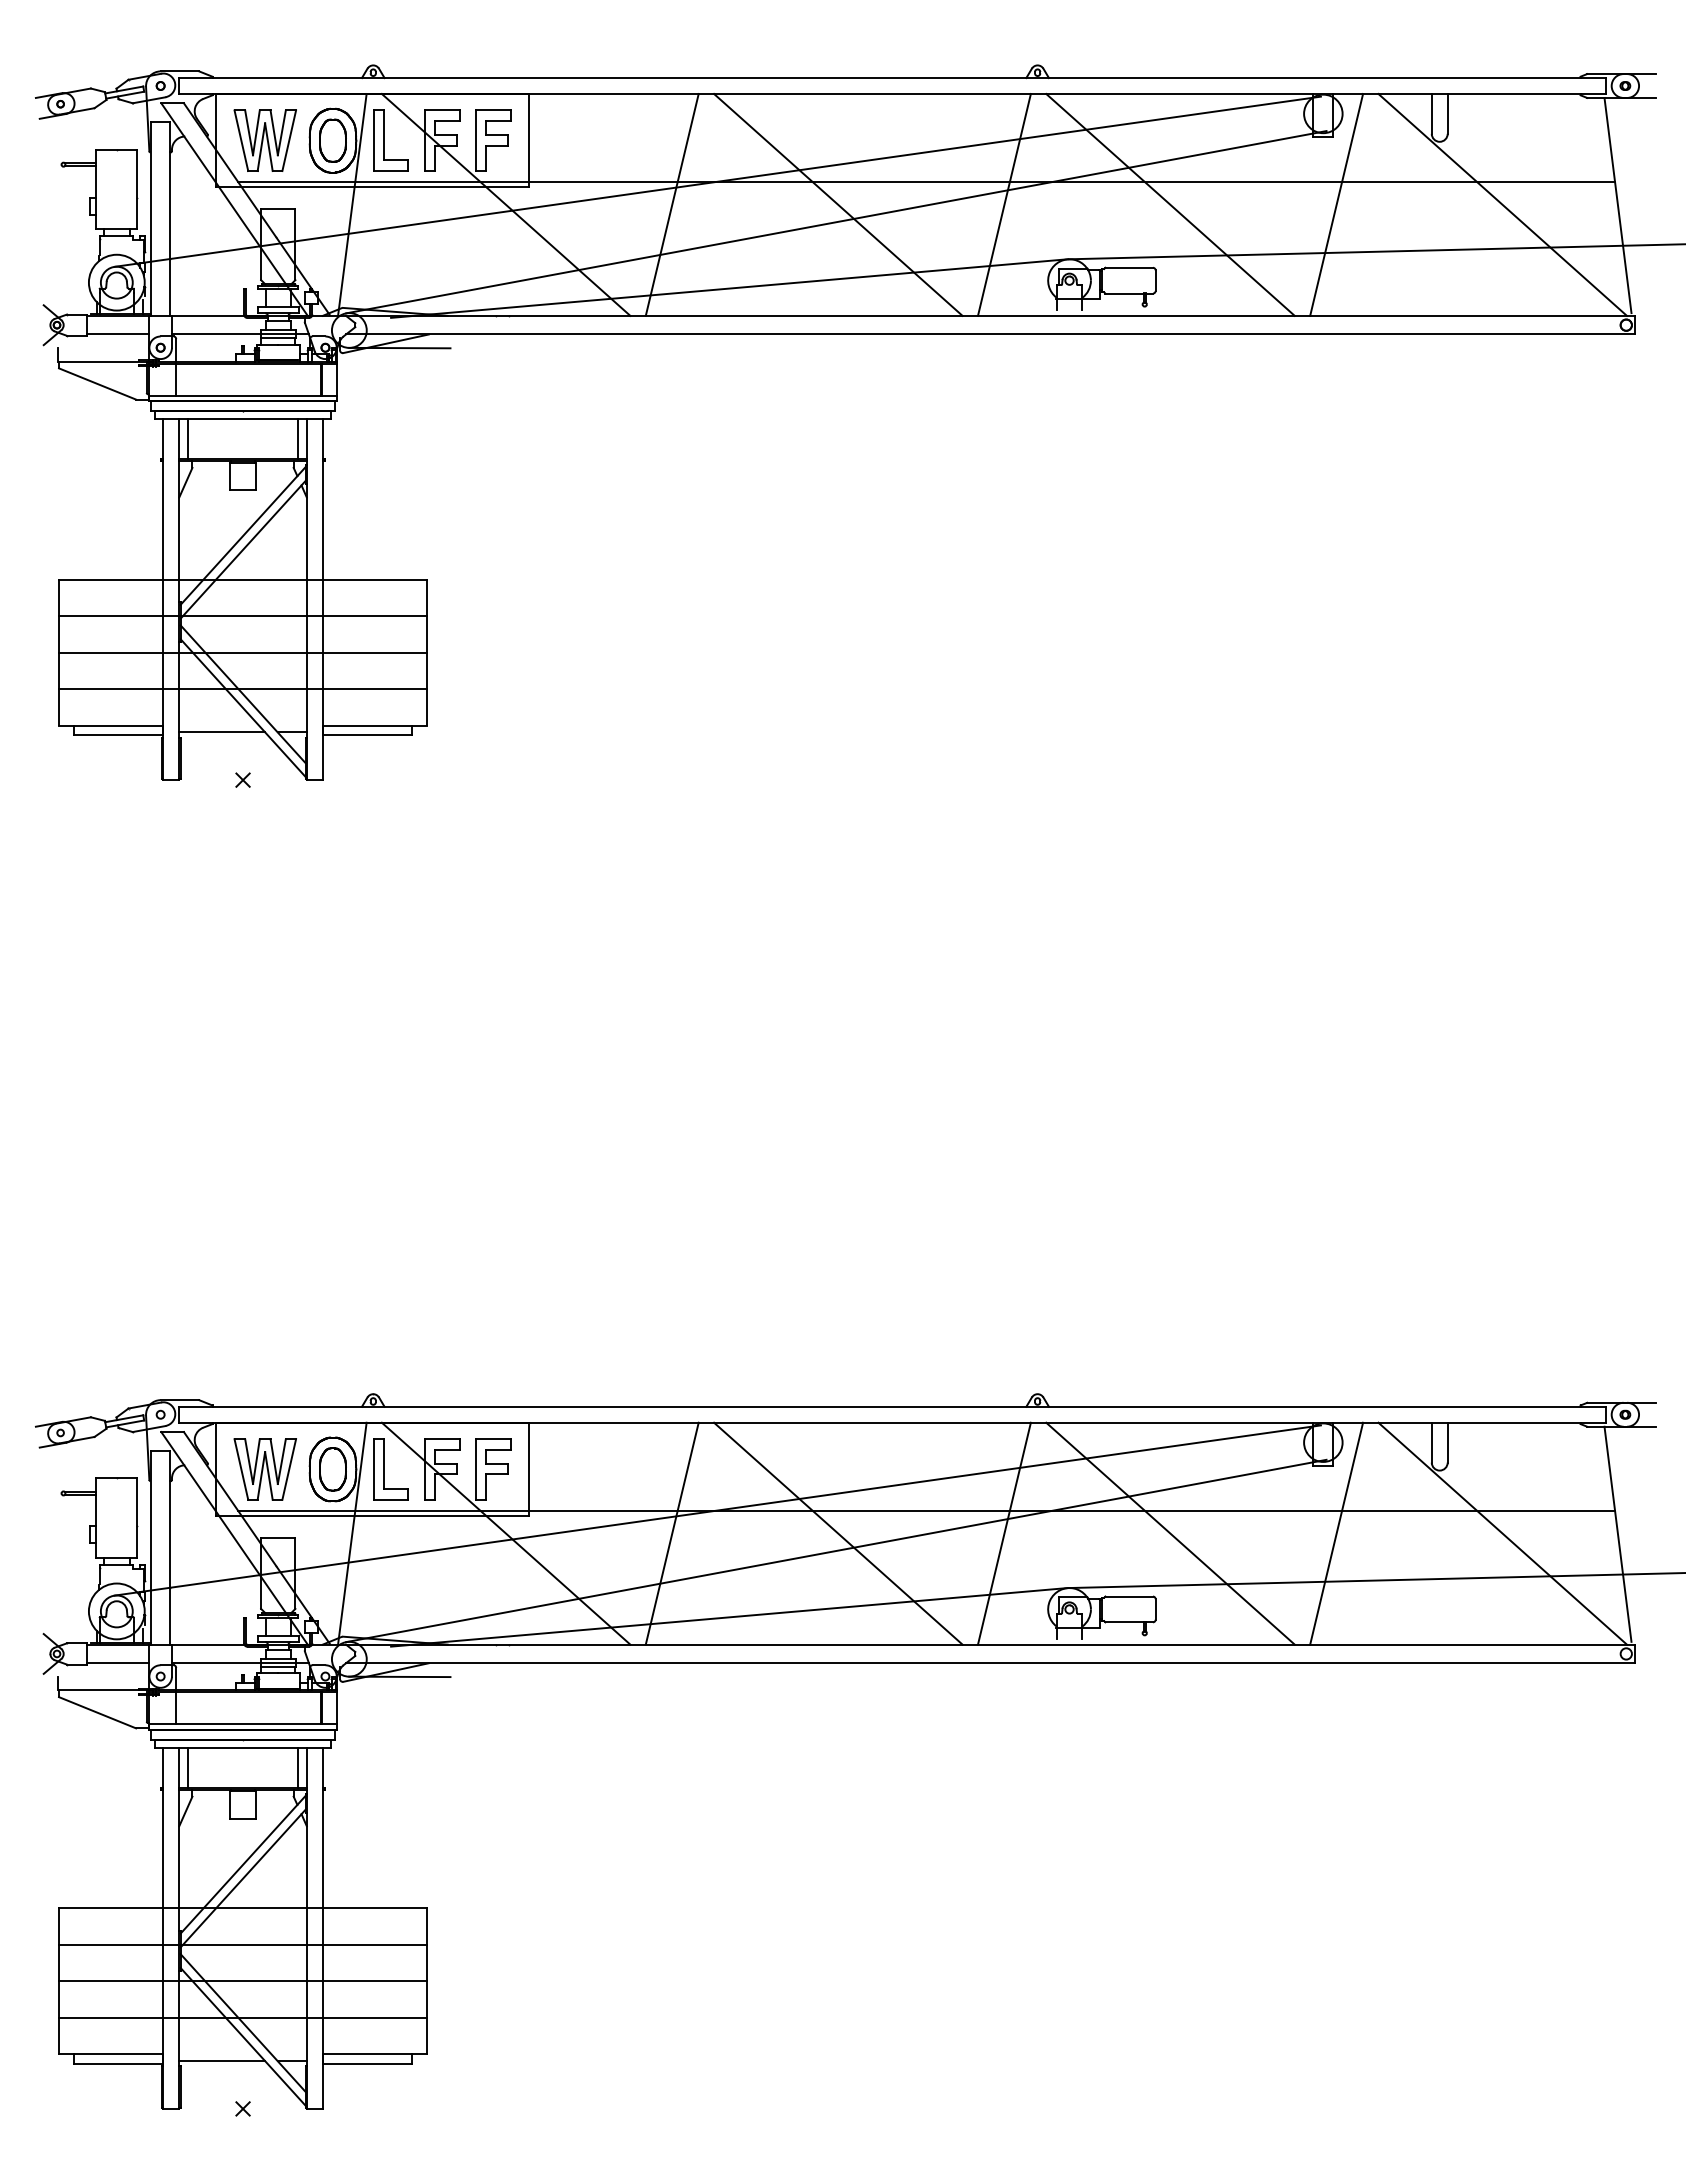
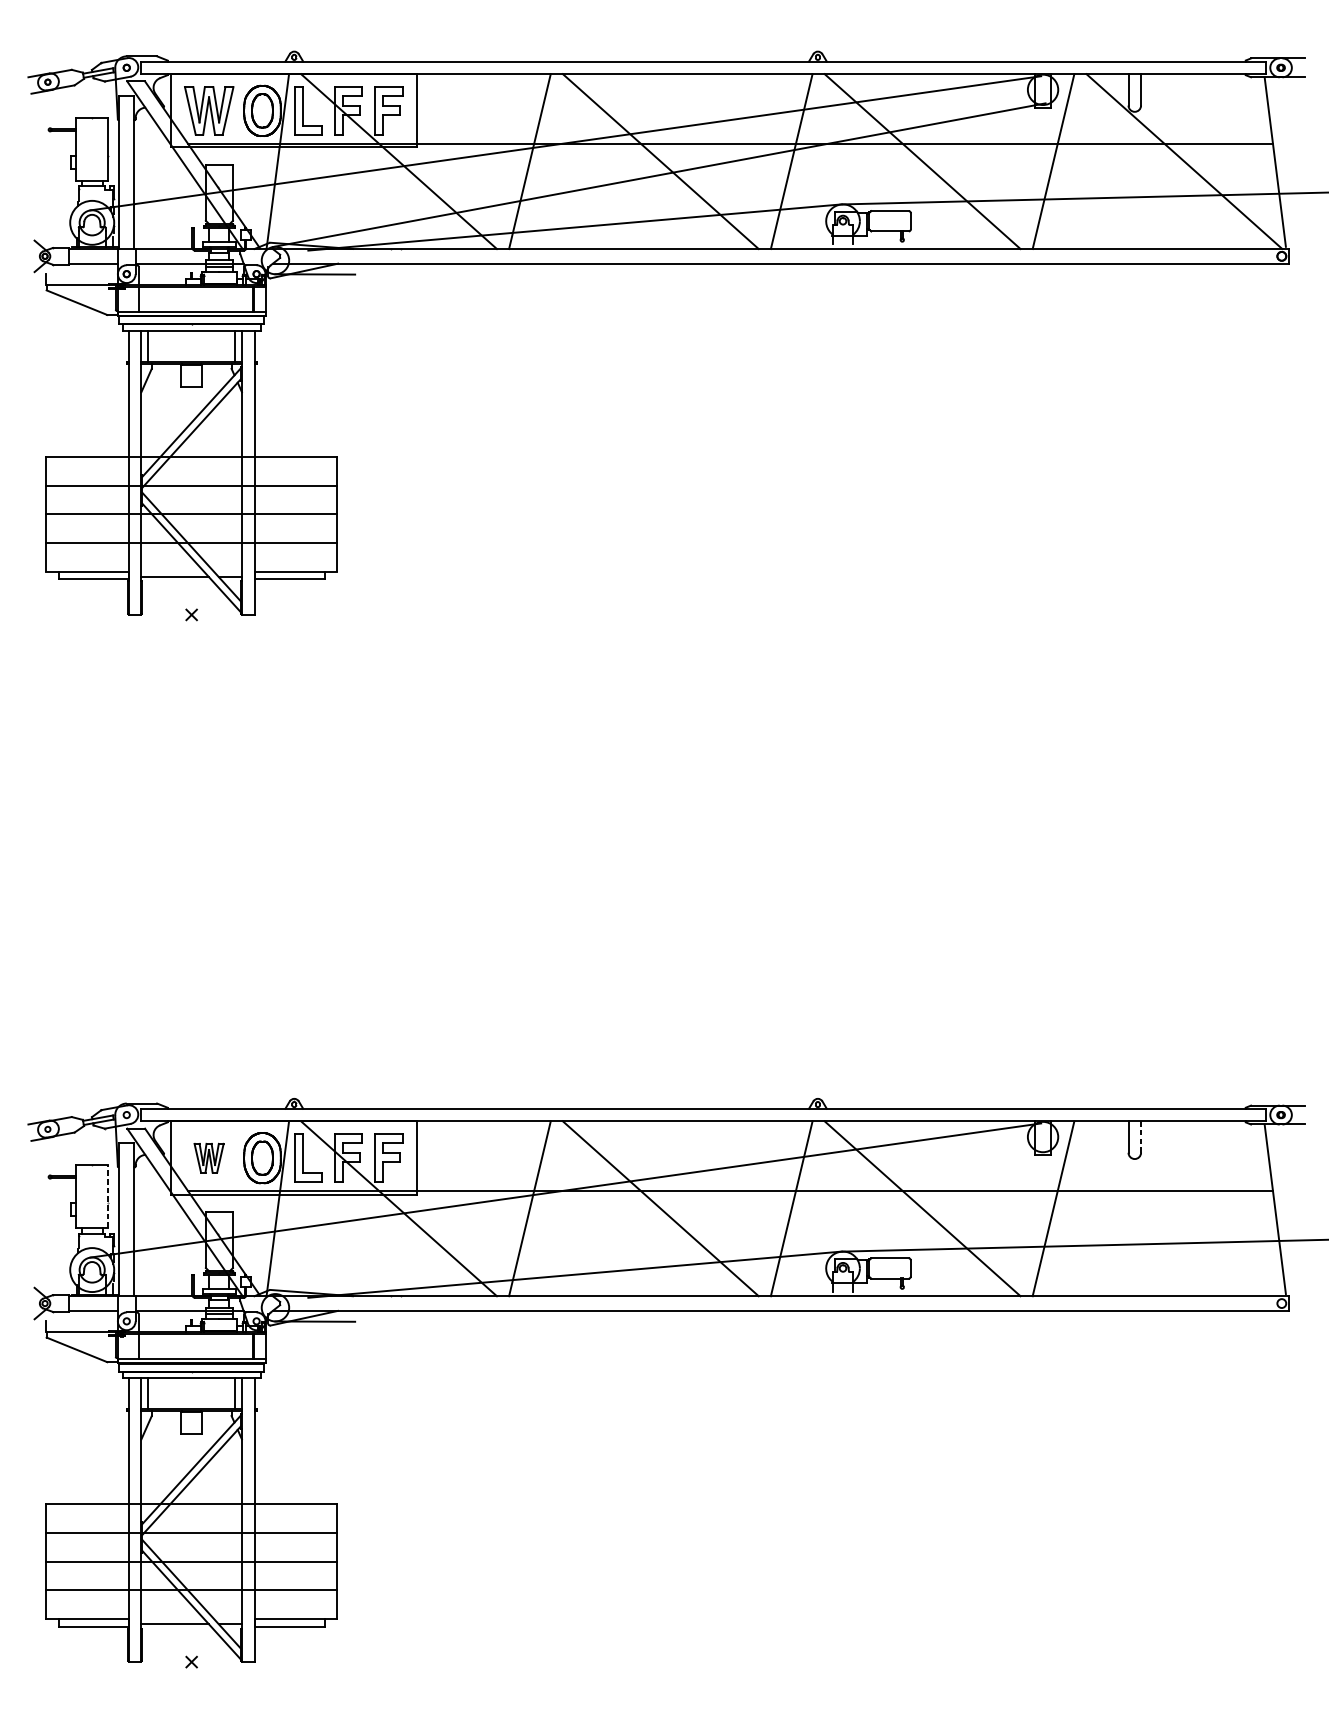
line: (1447, 1442) -> (1140, 1136), solid -> dashed
part: (264, 1469) -> (208, 1158), size x0.6
line: (137, 1518) -> (108, 1196), solid -> dashed
line: (1502, 1533) -> (1184, 1208), removed
line: (836, 1550) -> (659, 1222), removed

